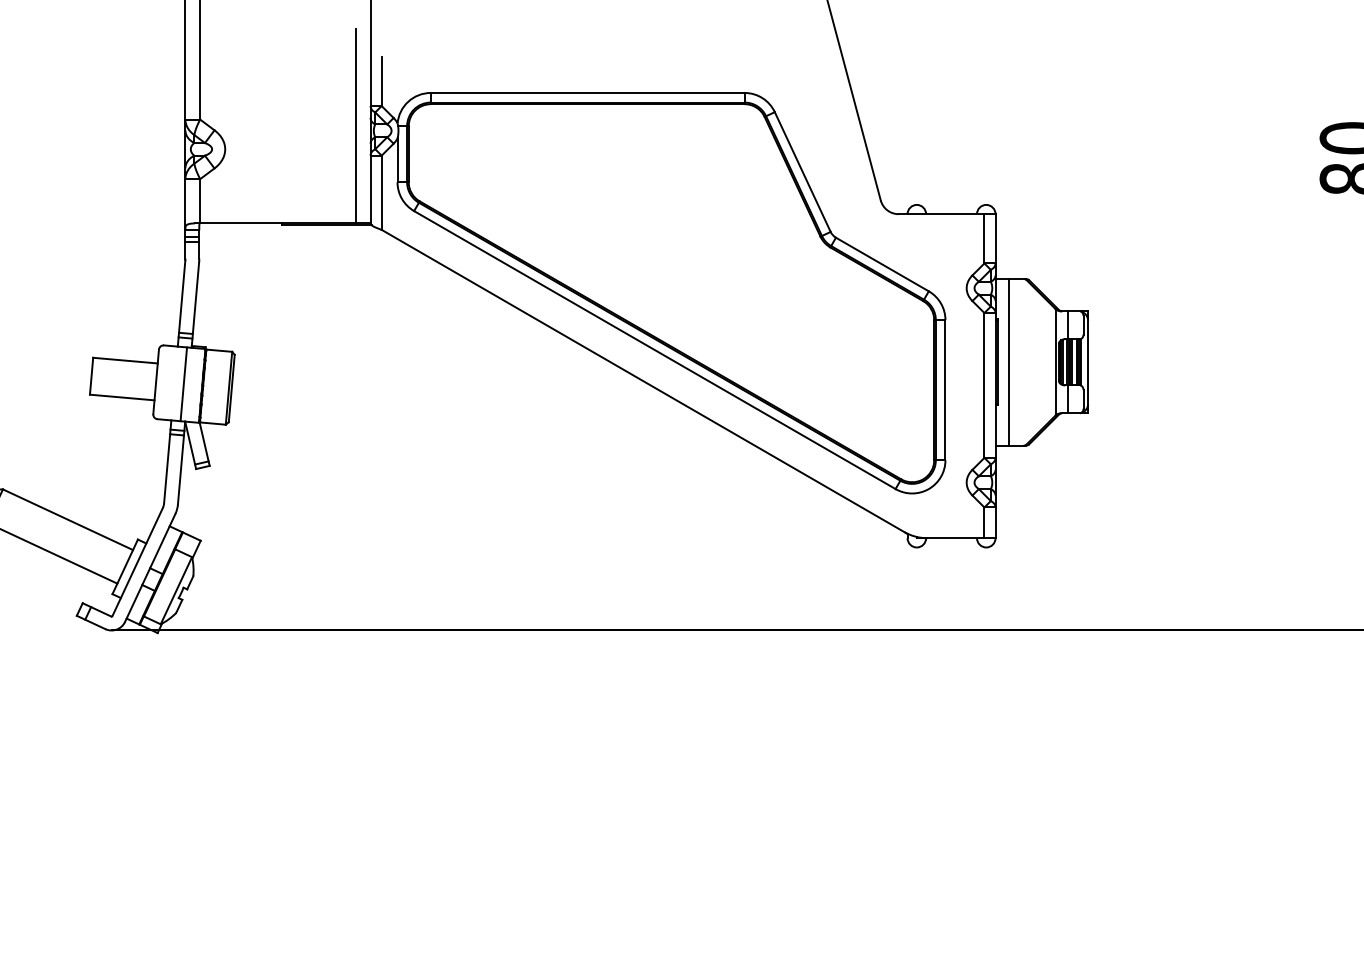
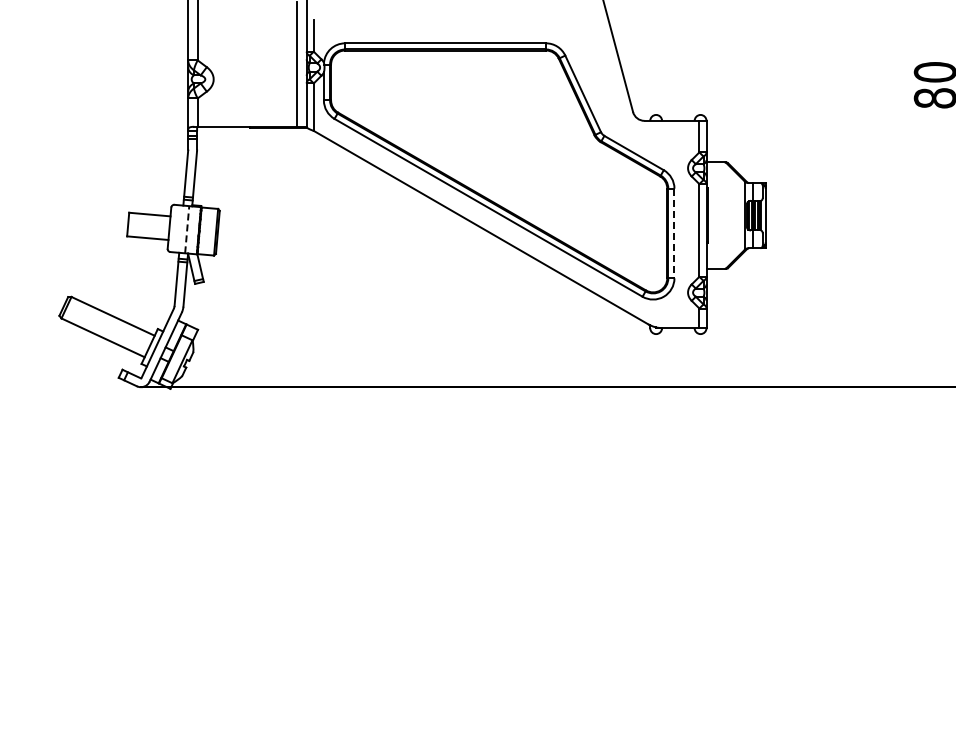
line: (1009, 362) -> (715, 215), removed
line: (184, 383) -> (187, 229), solid -> dashed
line: (945, 390) -> (674, 233), solid -> dashed

